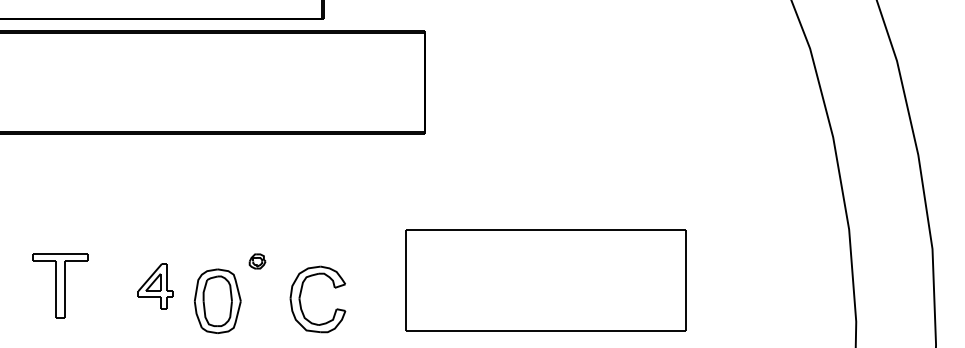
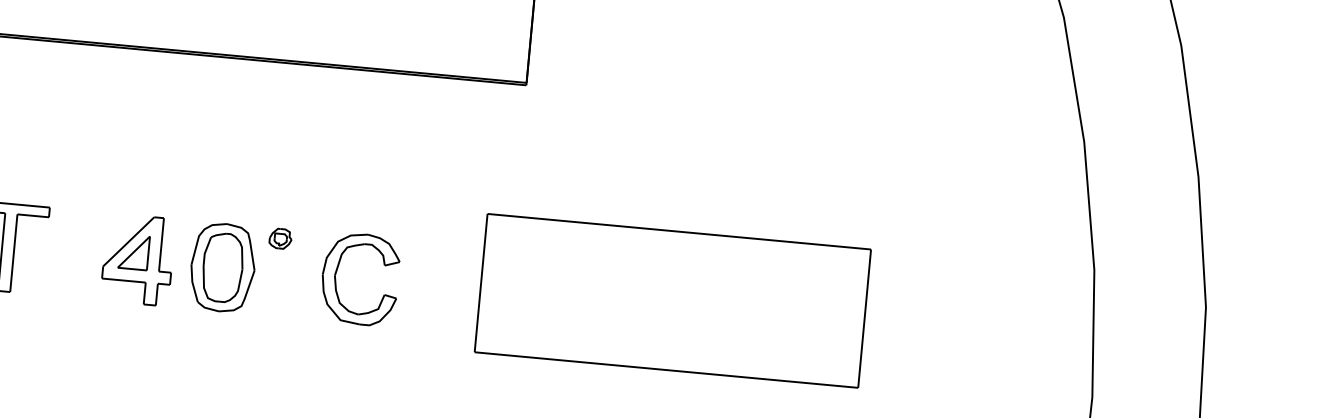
part: (155, 285) -> (137, 258), size x1.43
part: (217, 300) -> (222, 266), moved
part: (301, 303) -> (337, 282), moved

